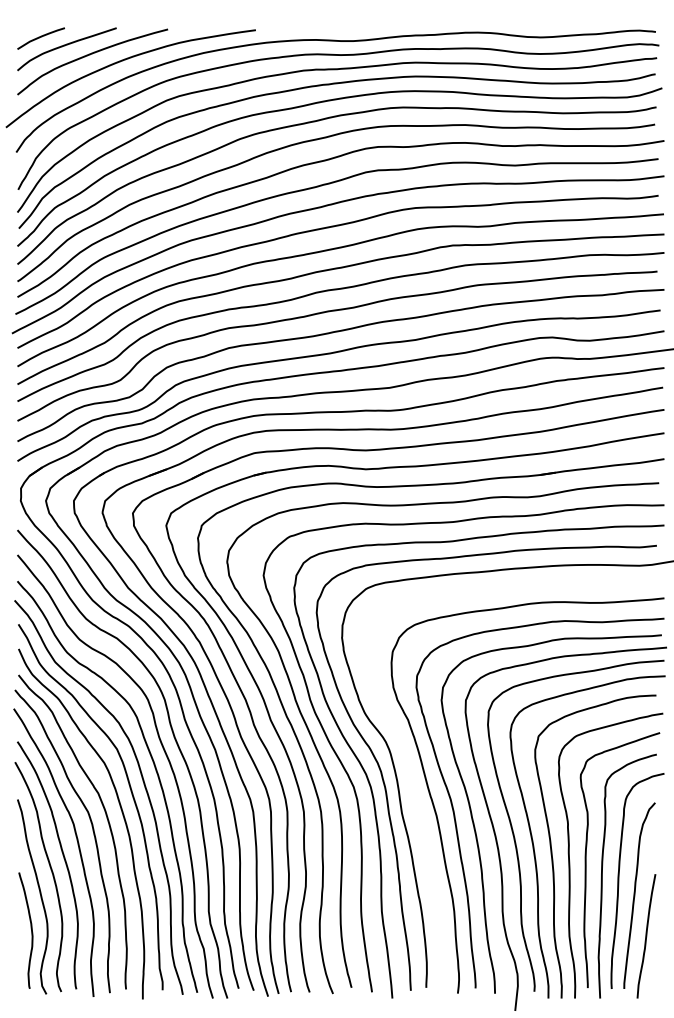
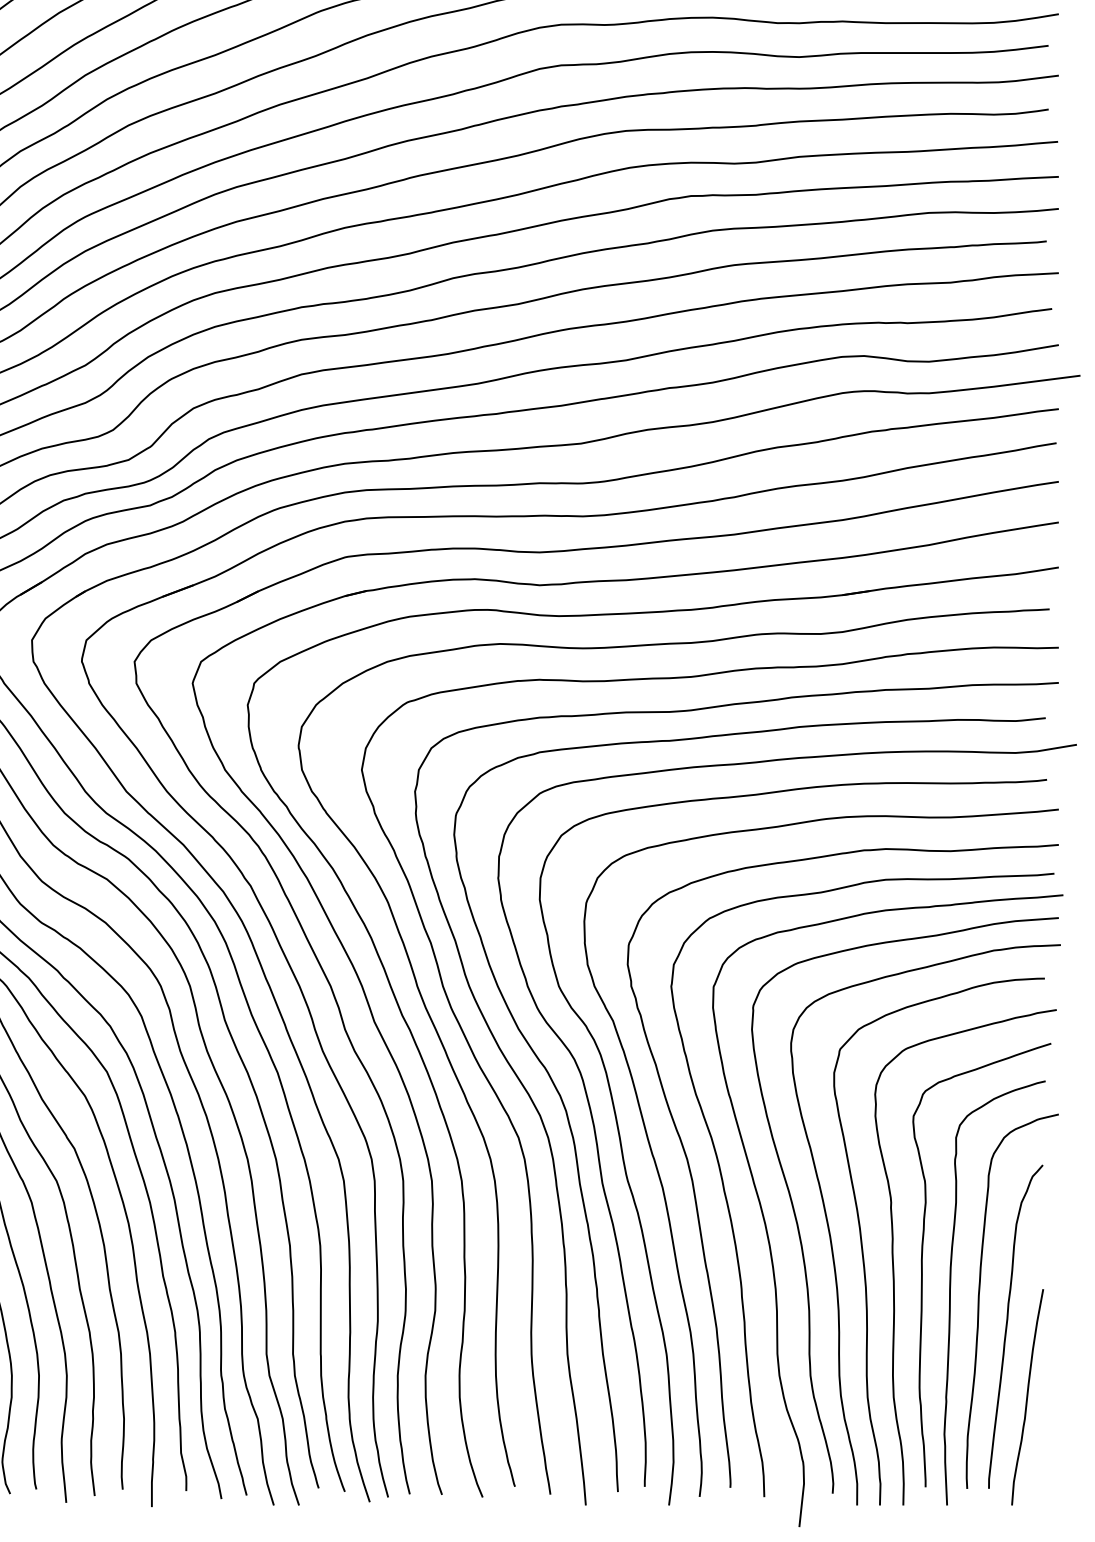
curve: (420, 820) -> (634, 1195), added

